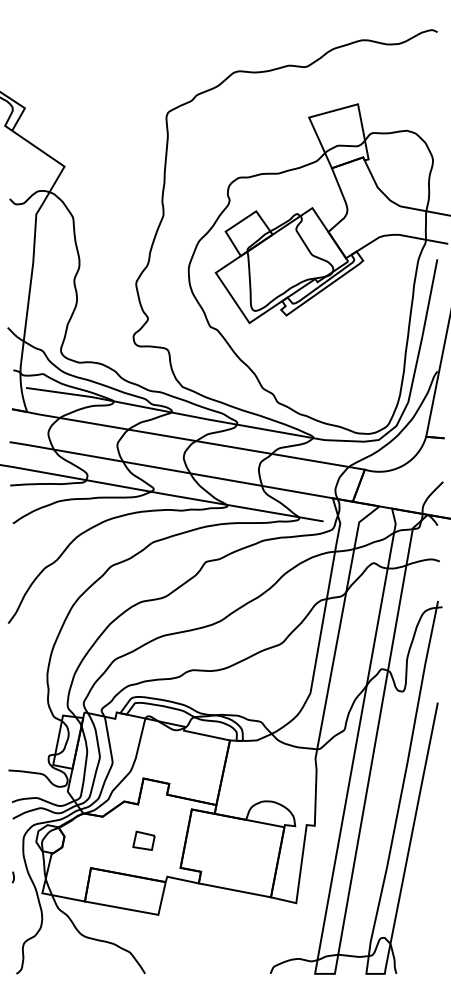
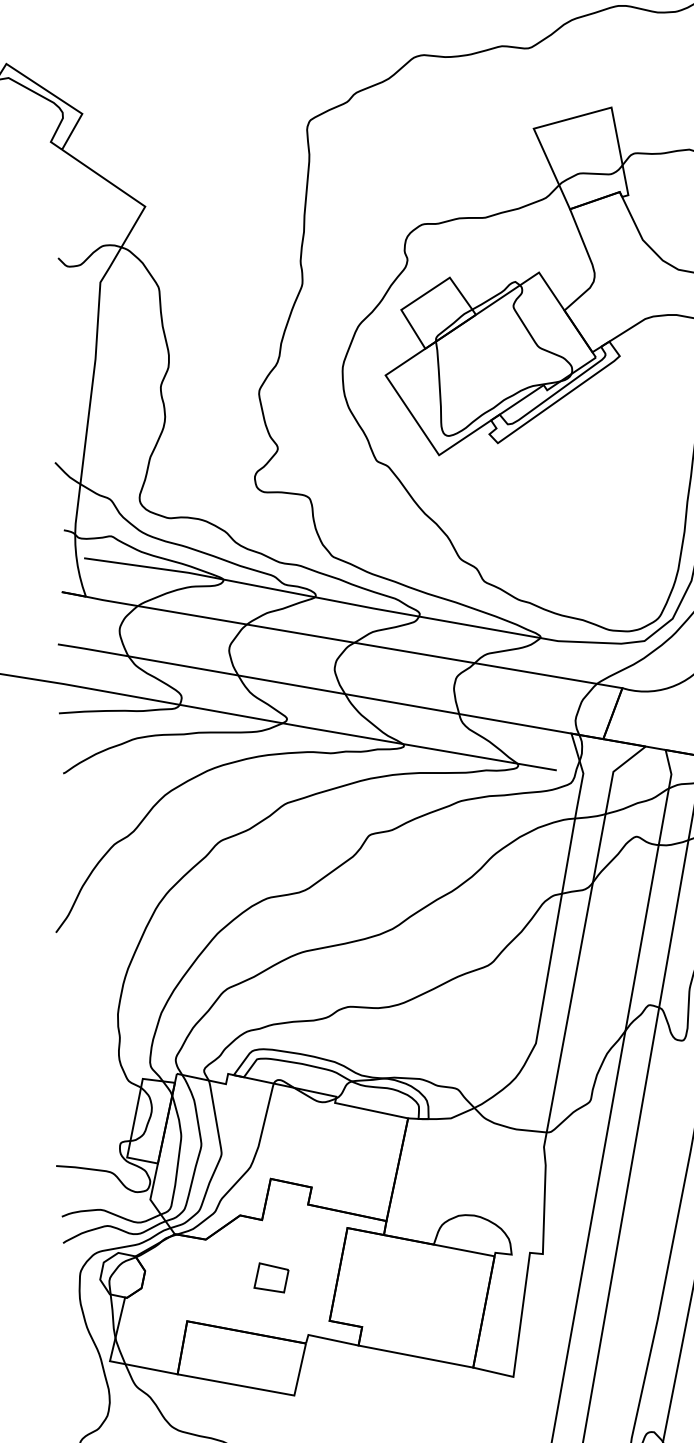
curve: (13, 877) -> (64, 1336), removed

